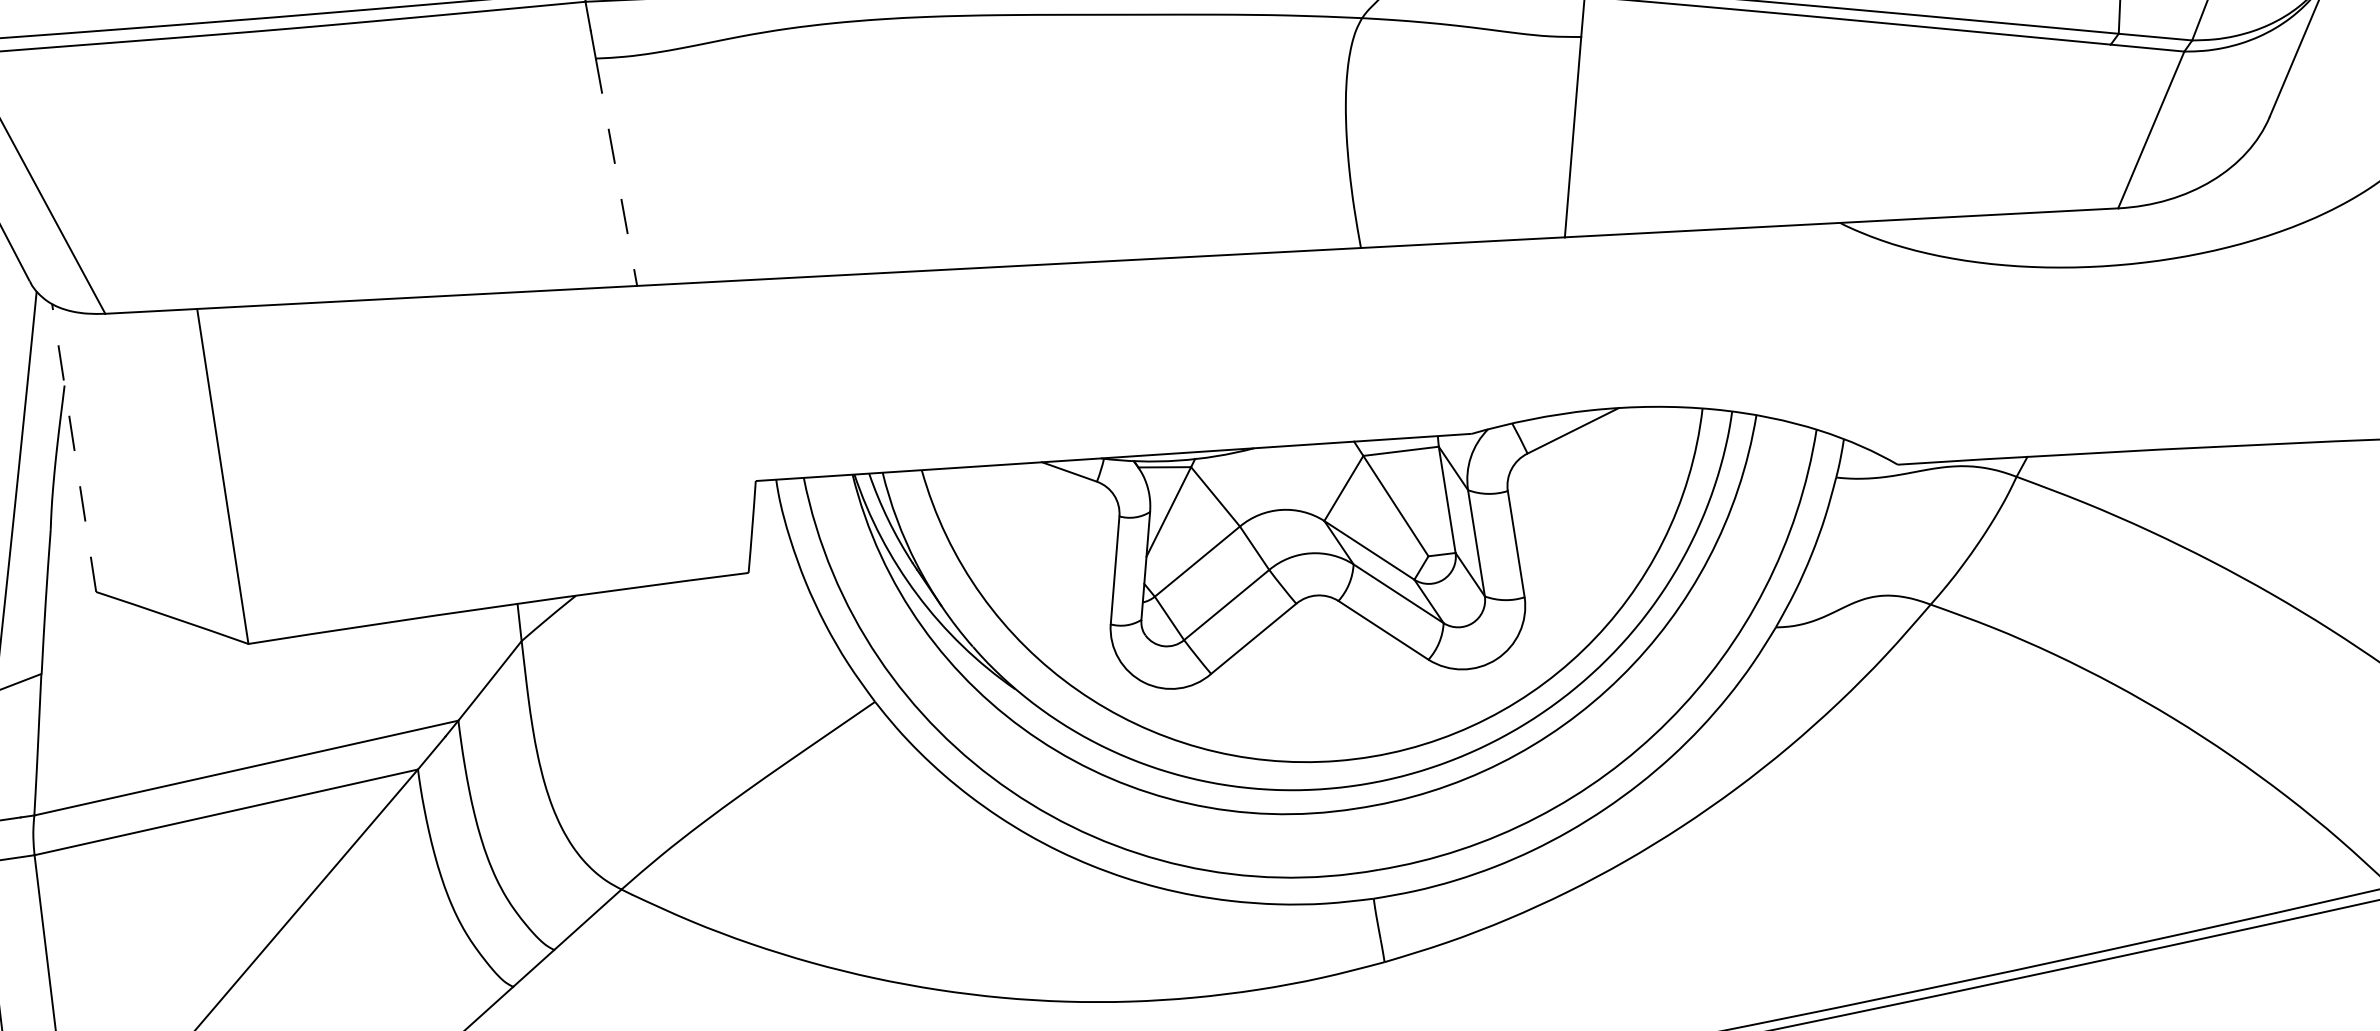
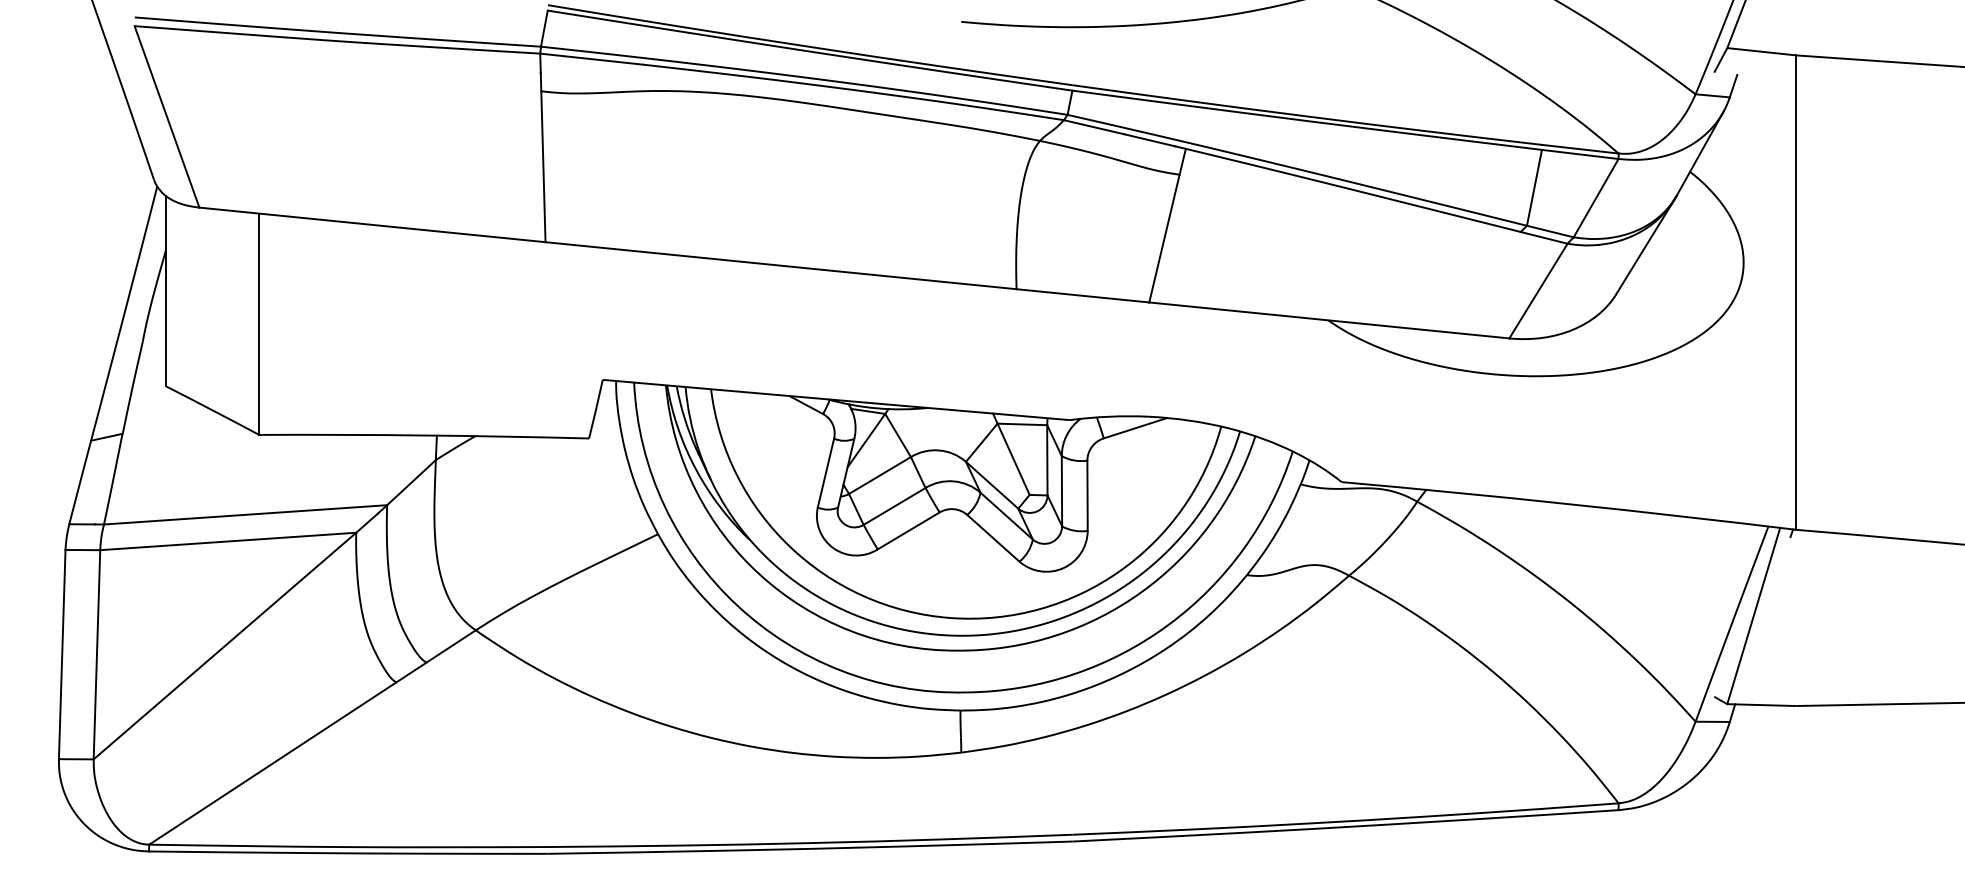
line: (616, 173) -> (543, 167), dashed -> solid
line: (74, 446) -> (166, 290), dashed -> solid

